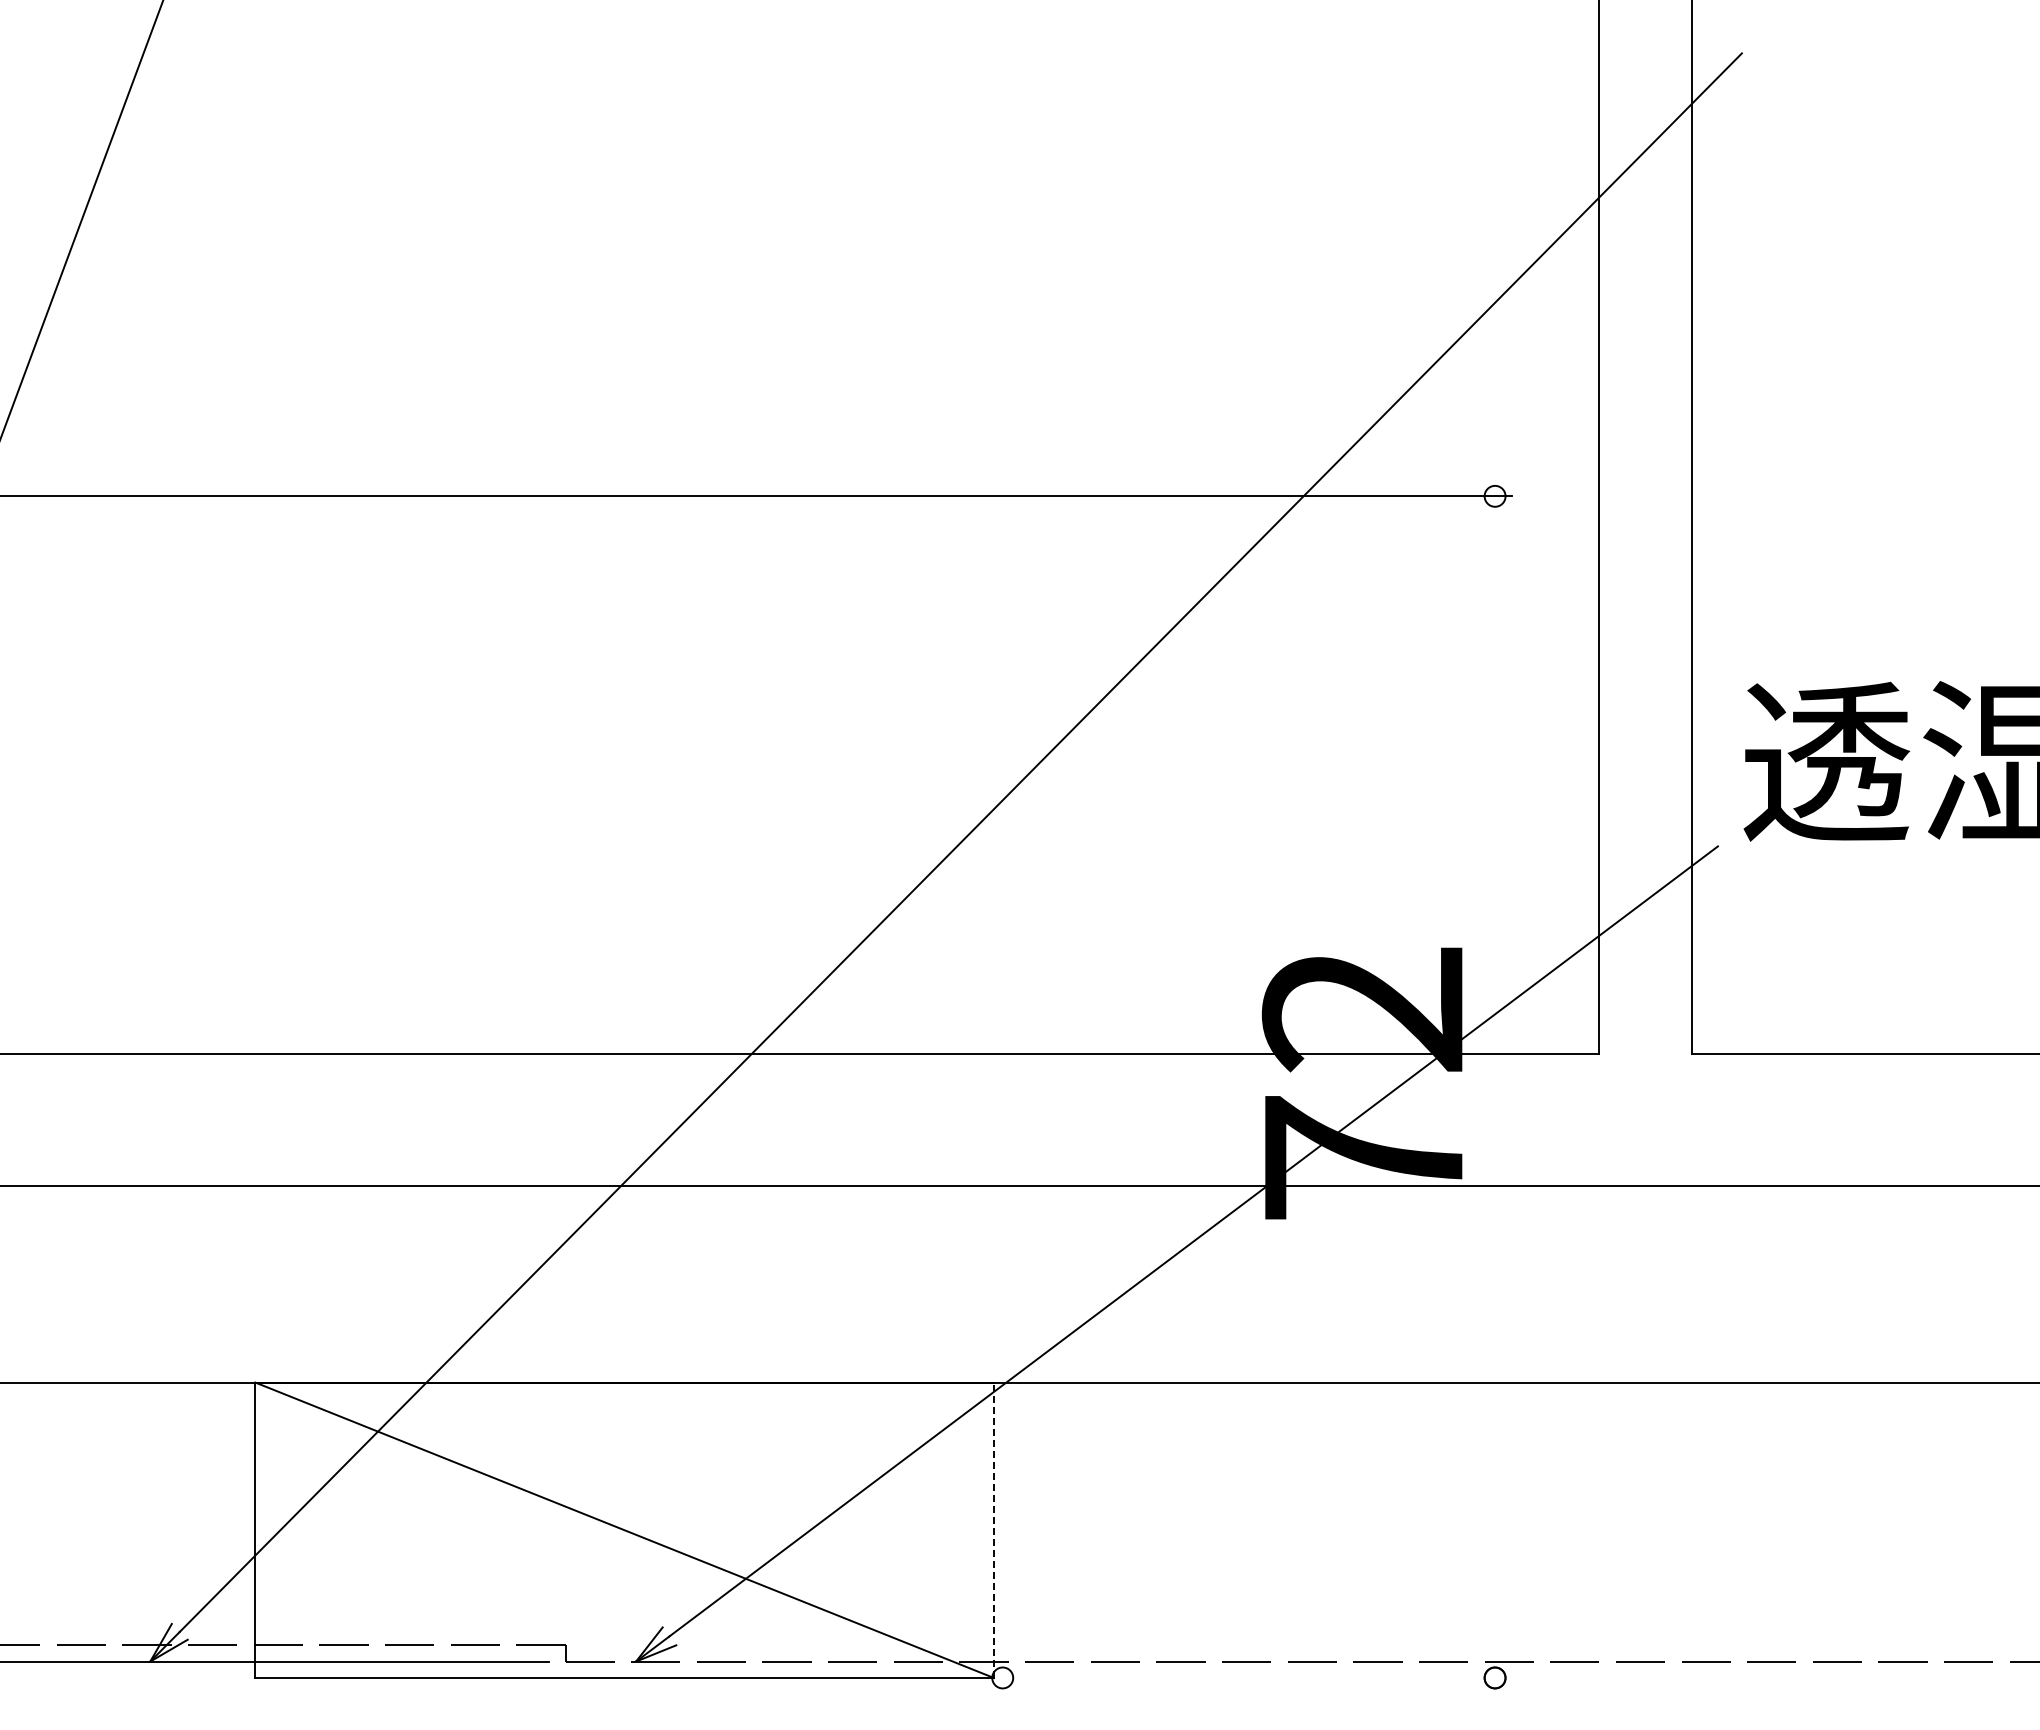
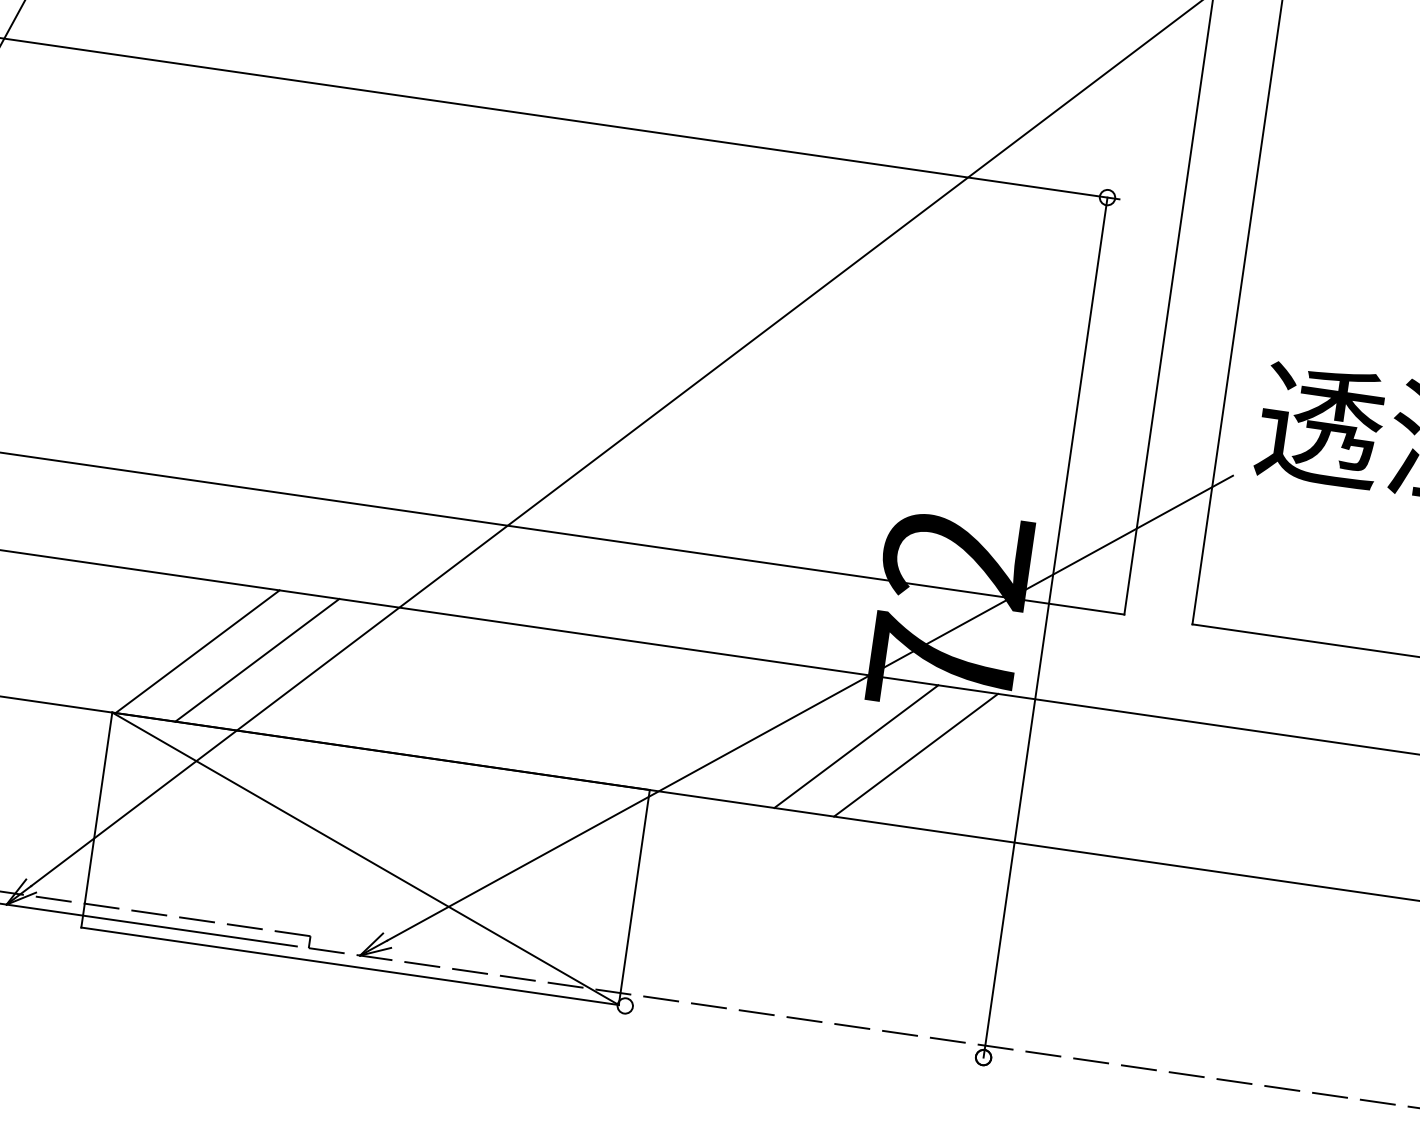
line: (1495, 1086) -> (1045, 627), added
line: (357, 1283) -> (197, 651), added
line: (440, 1283) -> (257, 659), added
line: (1263, 1283) -> (856, 746), added
line: (1345, 1283) -> (916, 754), added
line: (993, 1530) -> (634, 897), dashed -> solid

